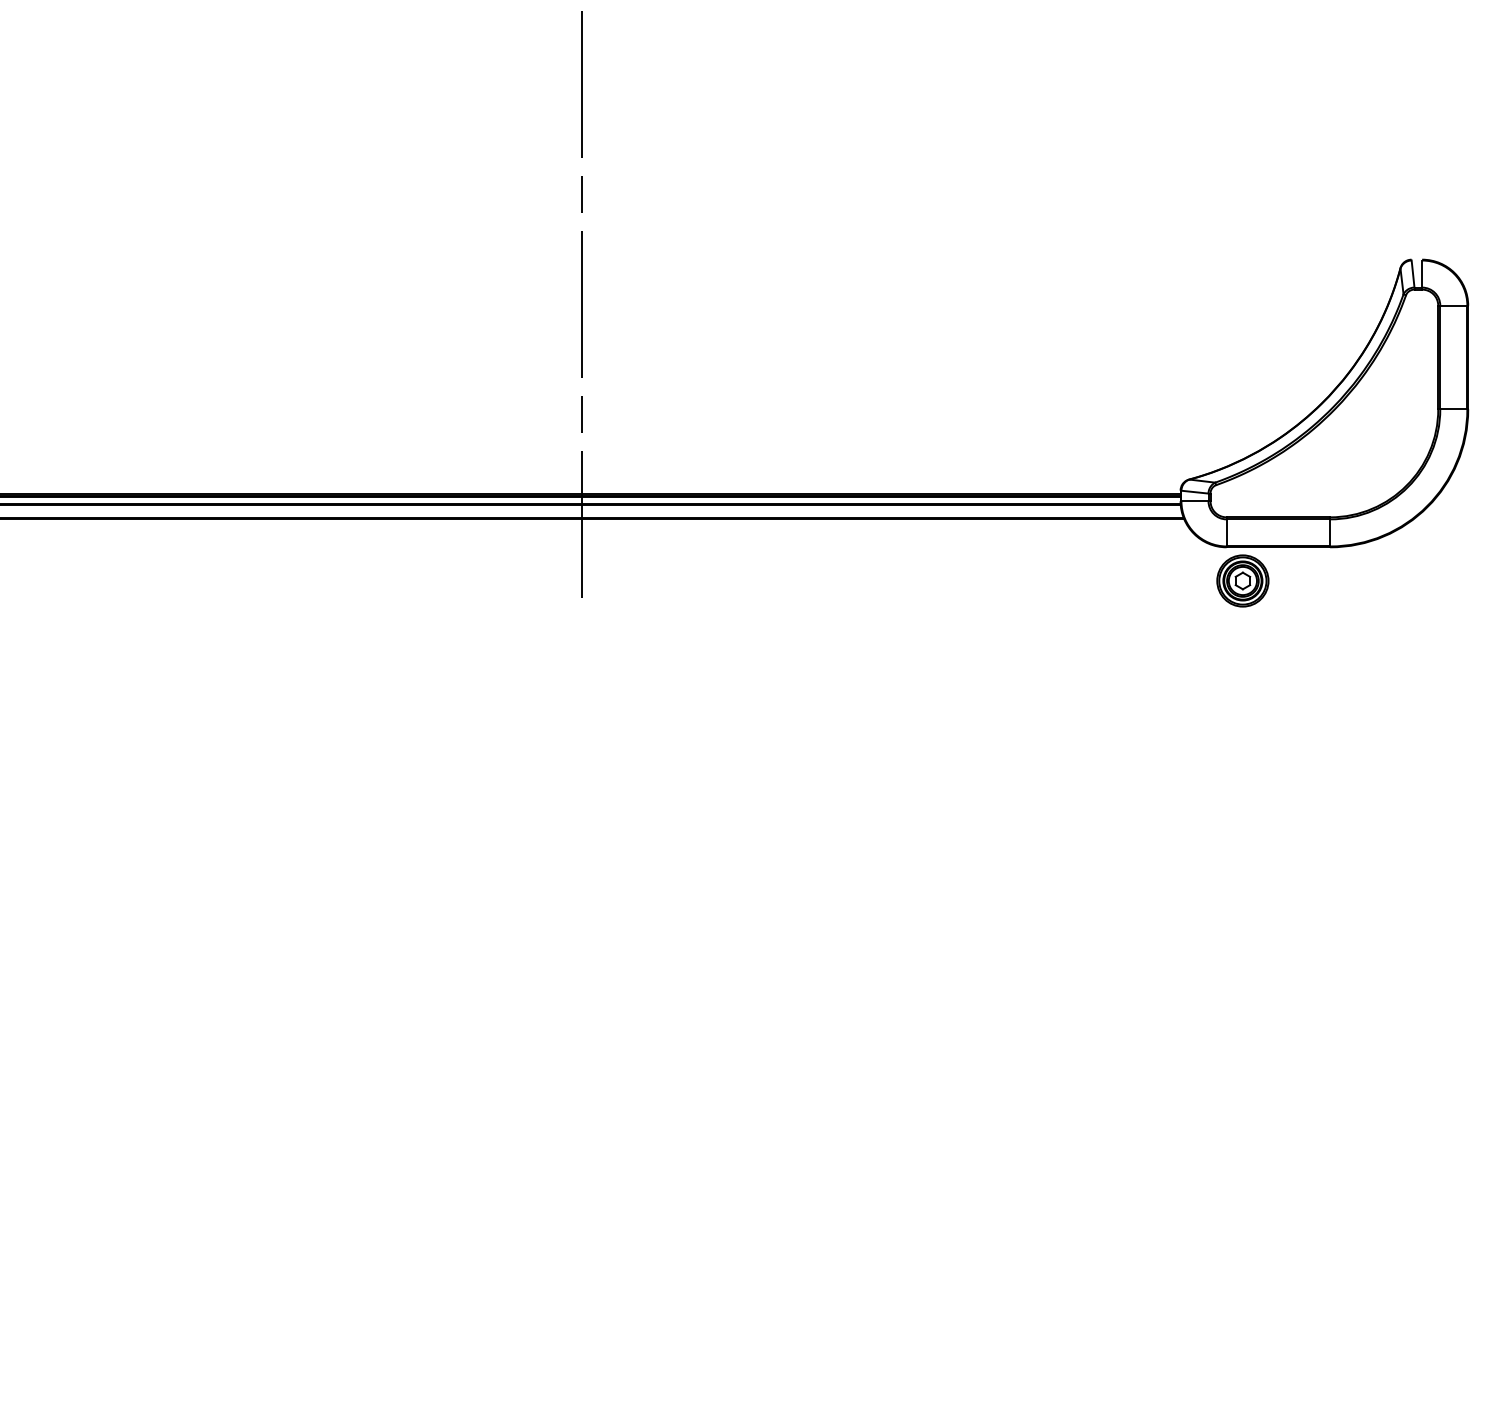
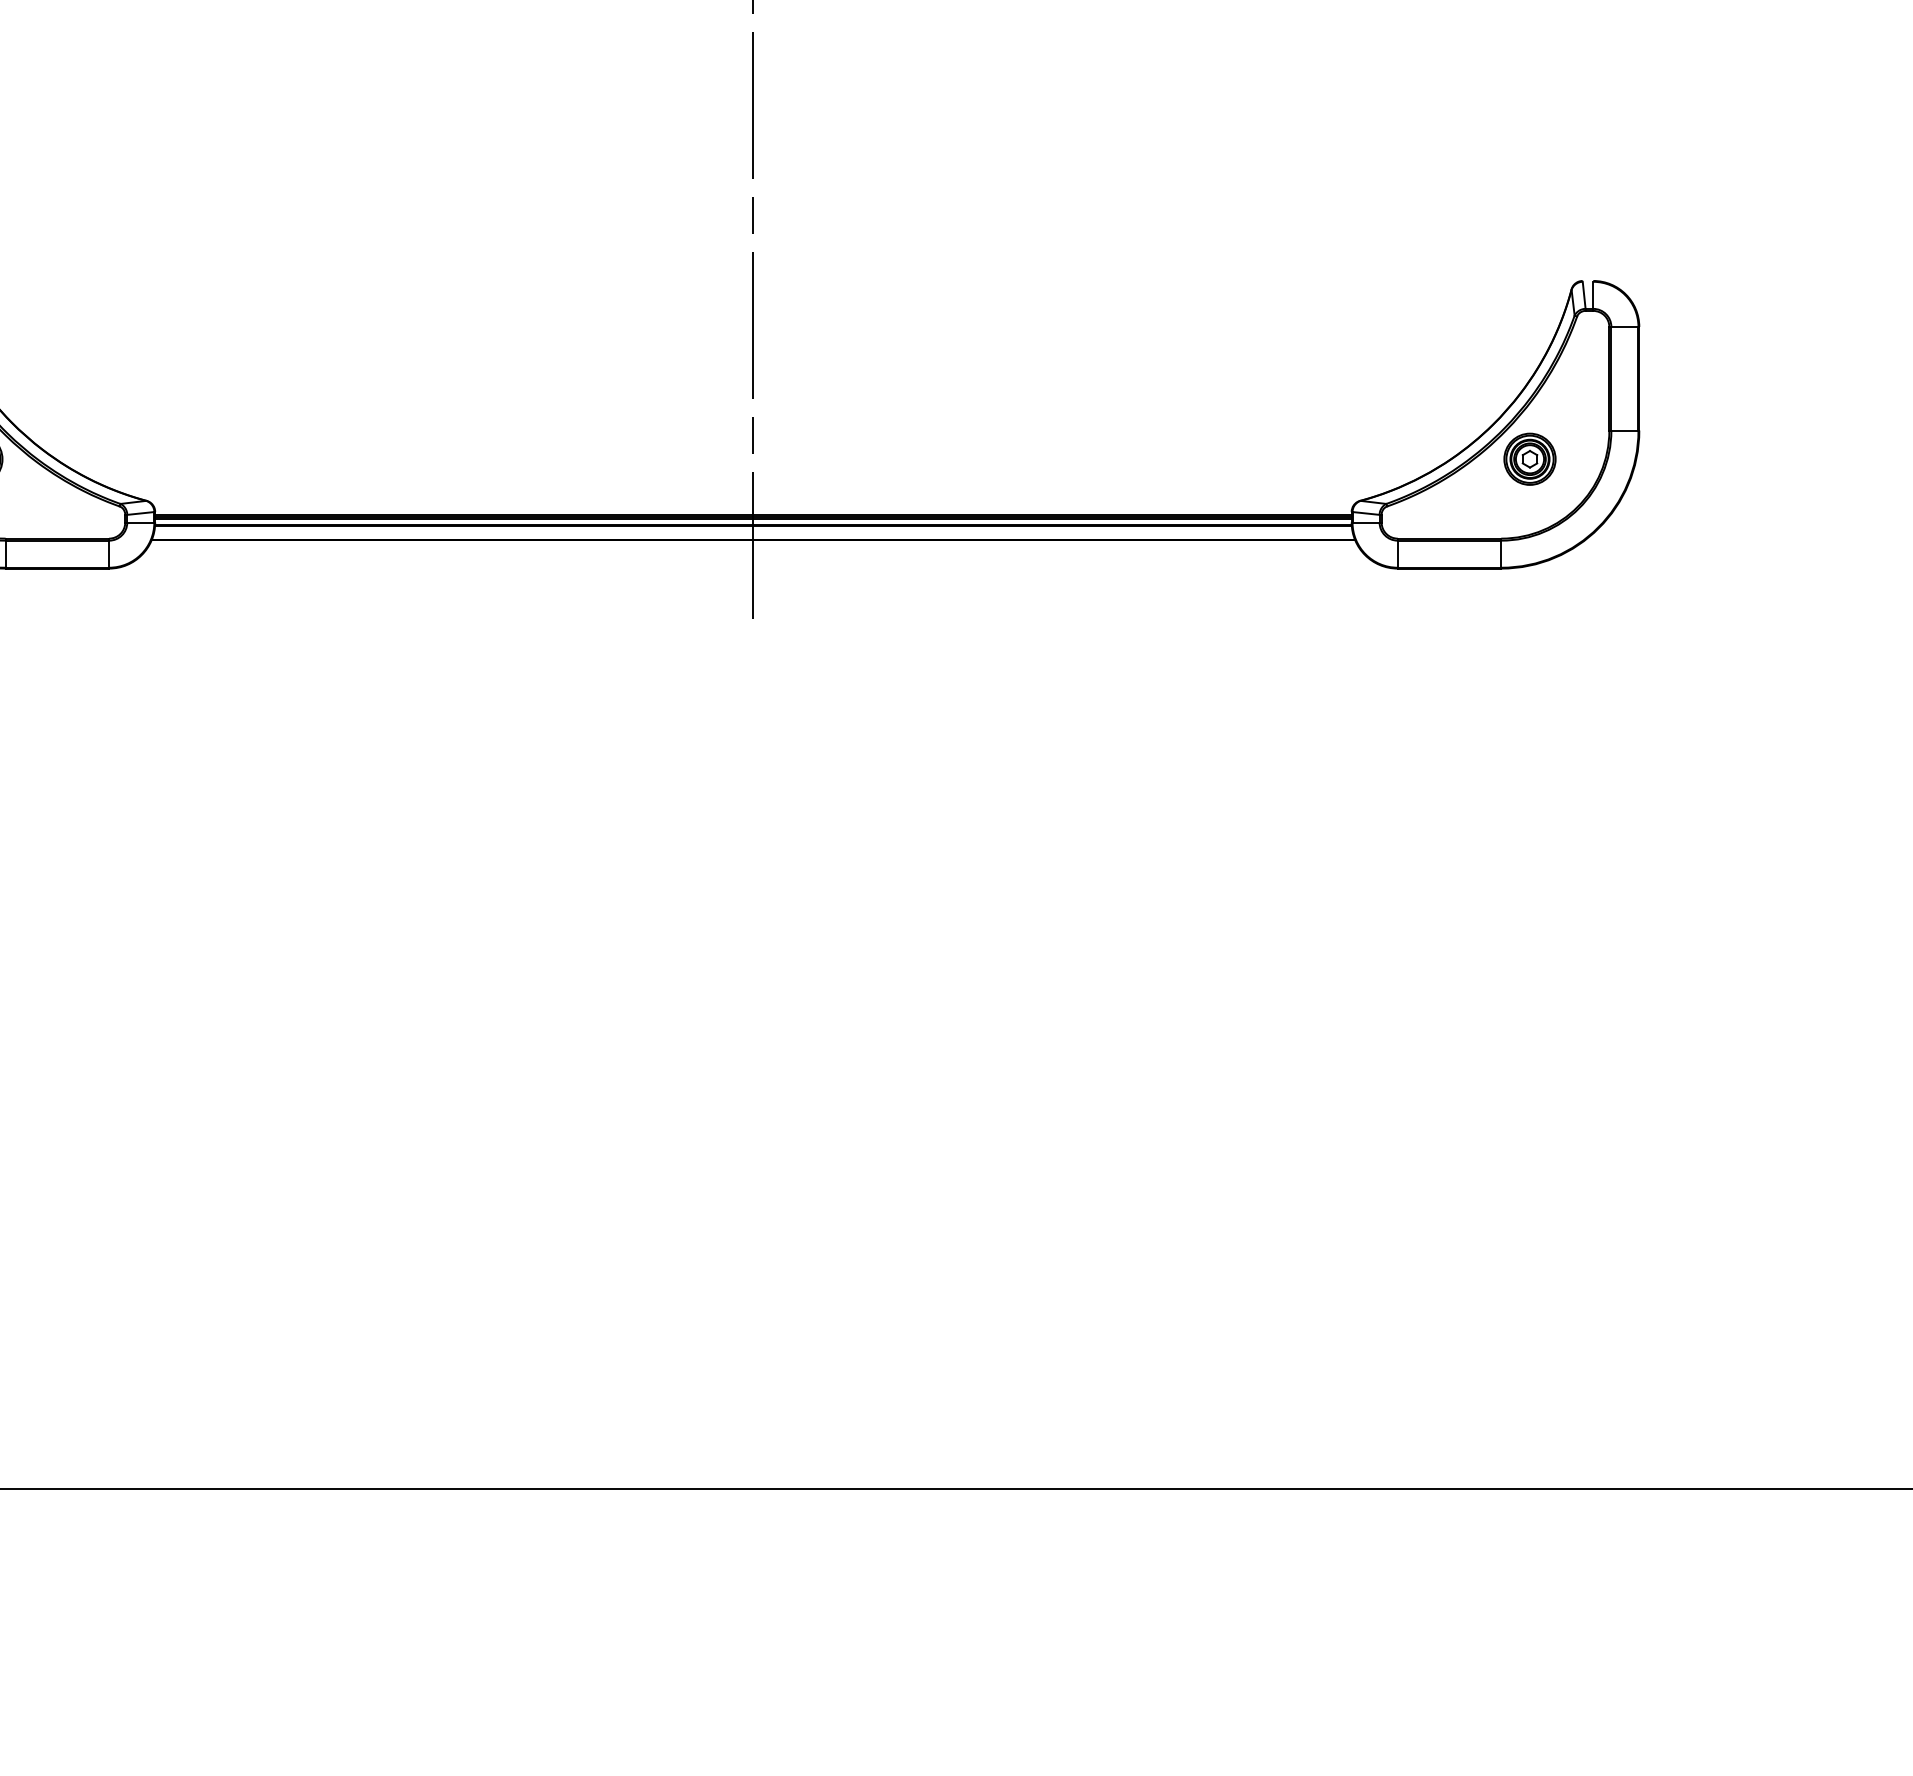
part: (1242, 580) -> (1529, 458), moved

